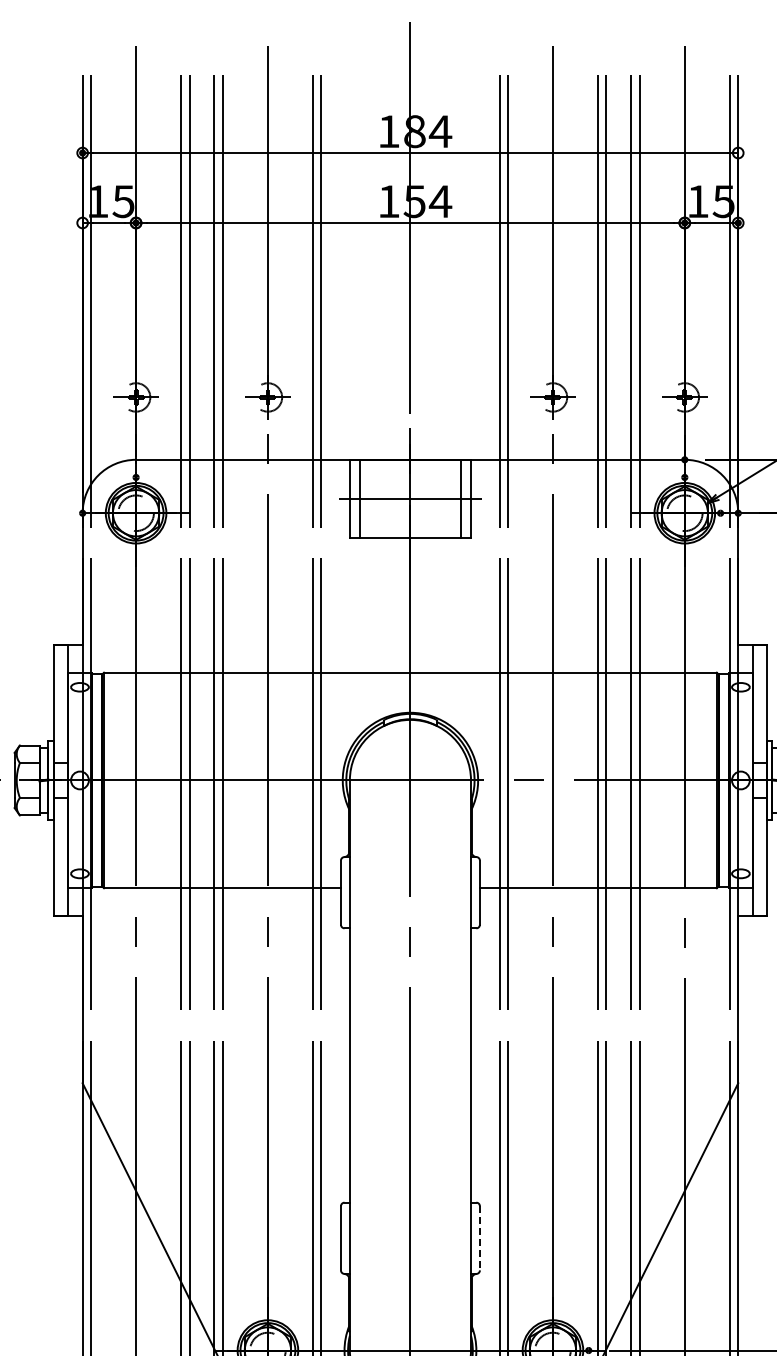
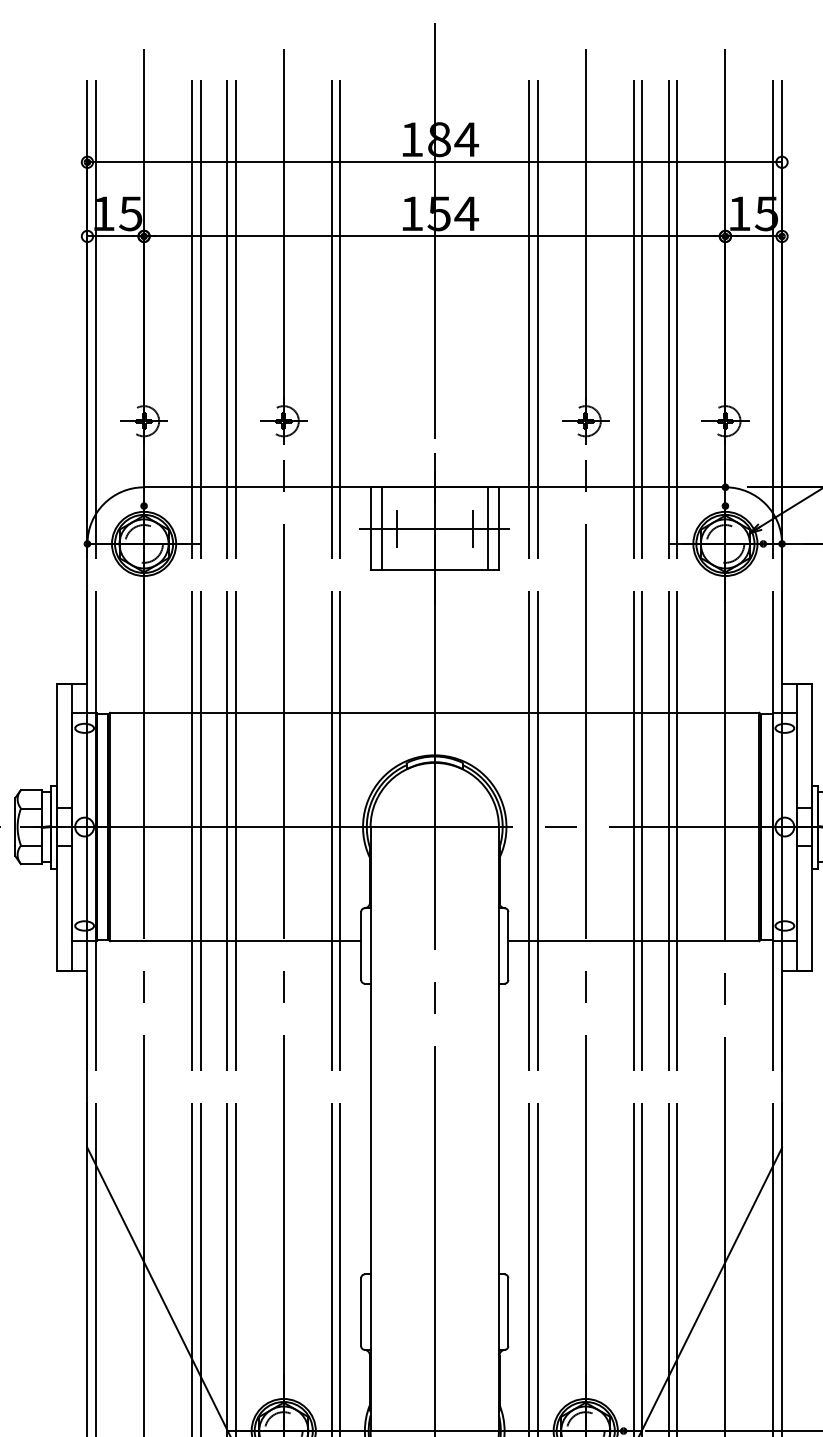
line: (374, 498) -> (396, 528), added
line: (446, 498) -> (472, 528), added
line: (479, 1238) -> (507, 1312), dashed -> solid

